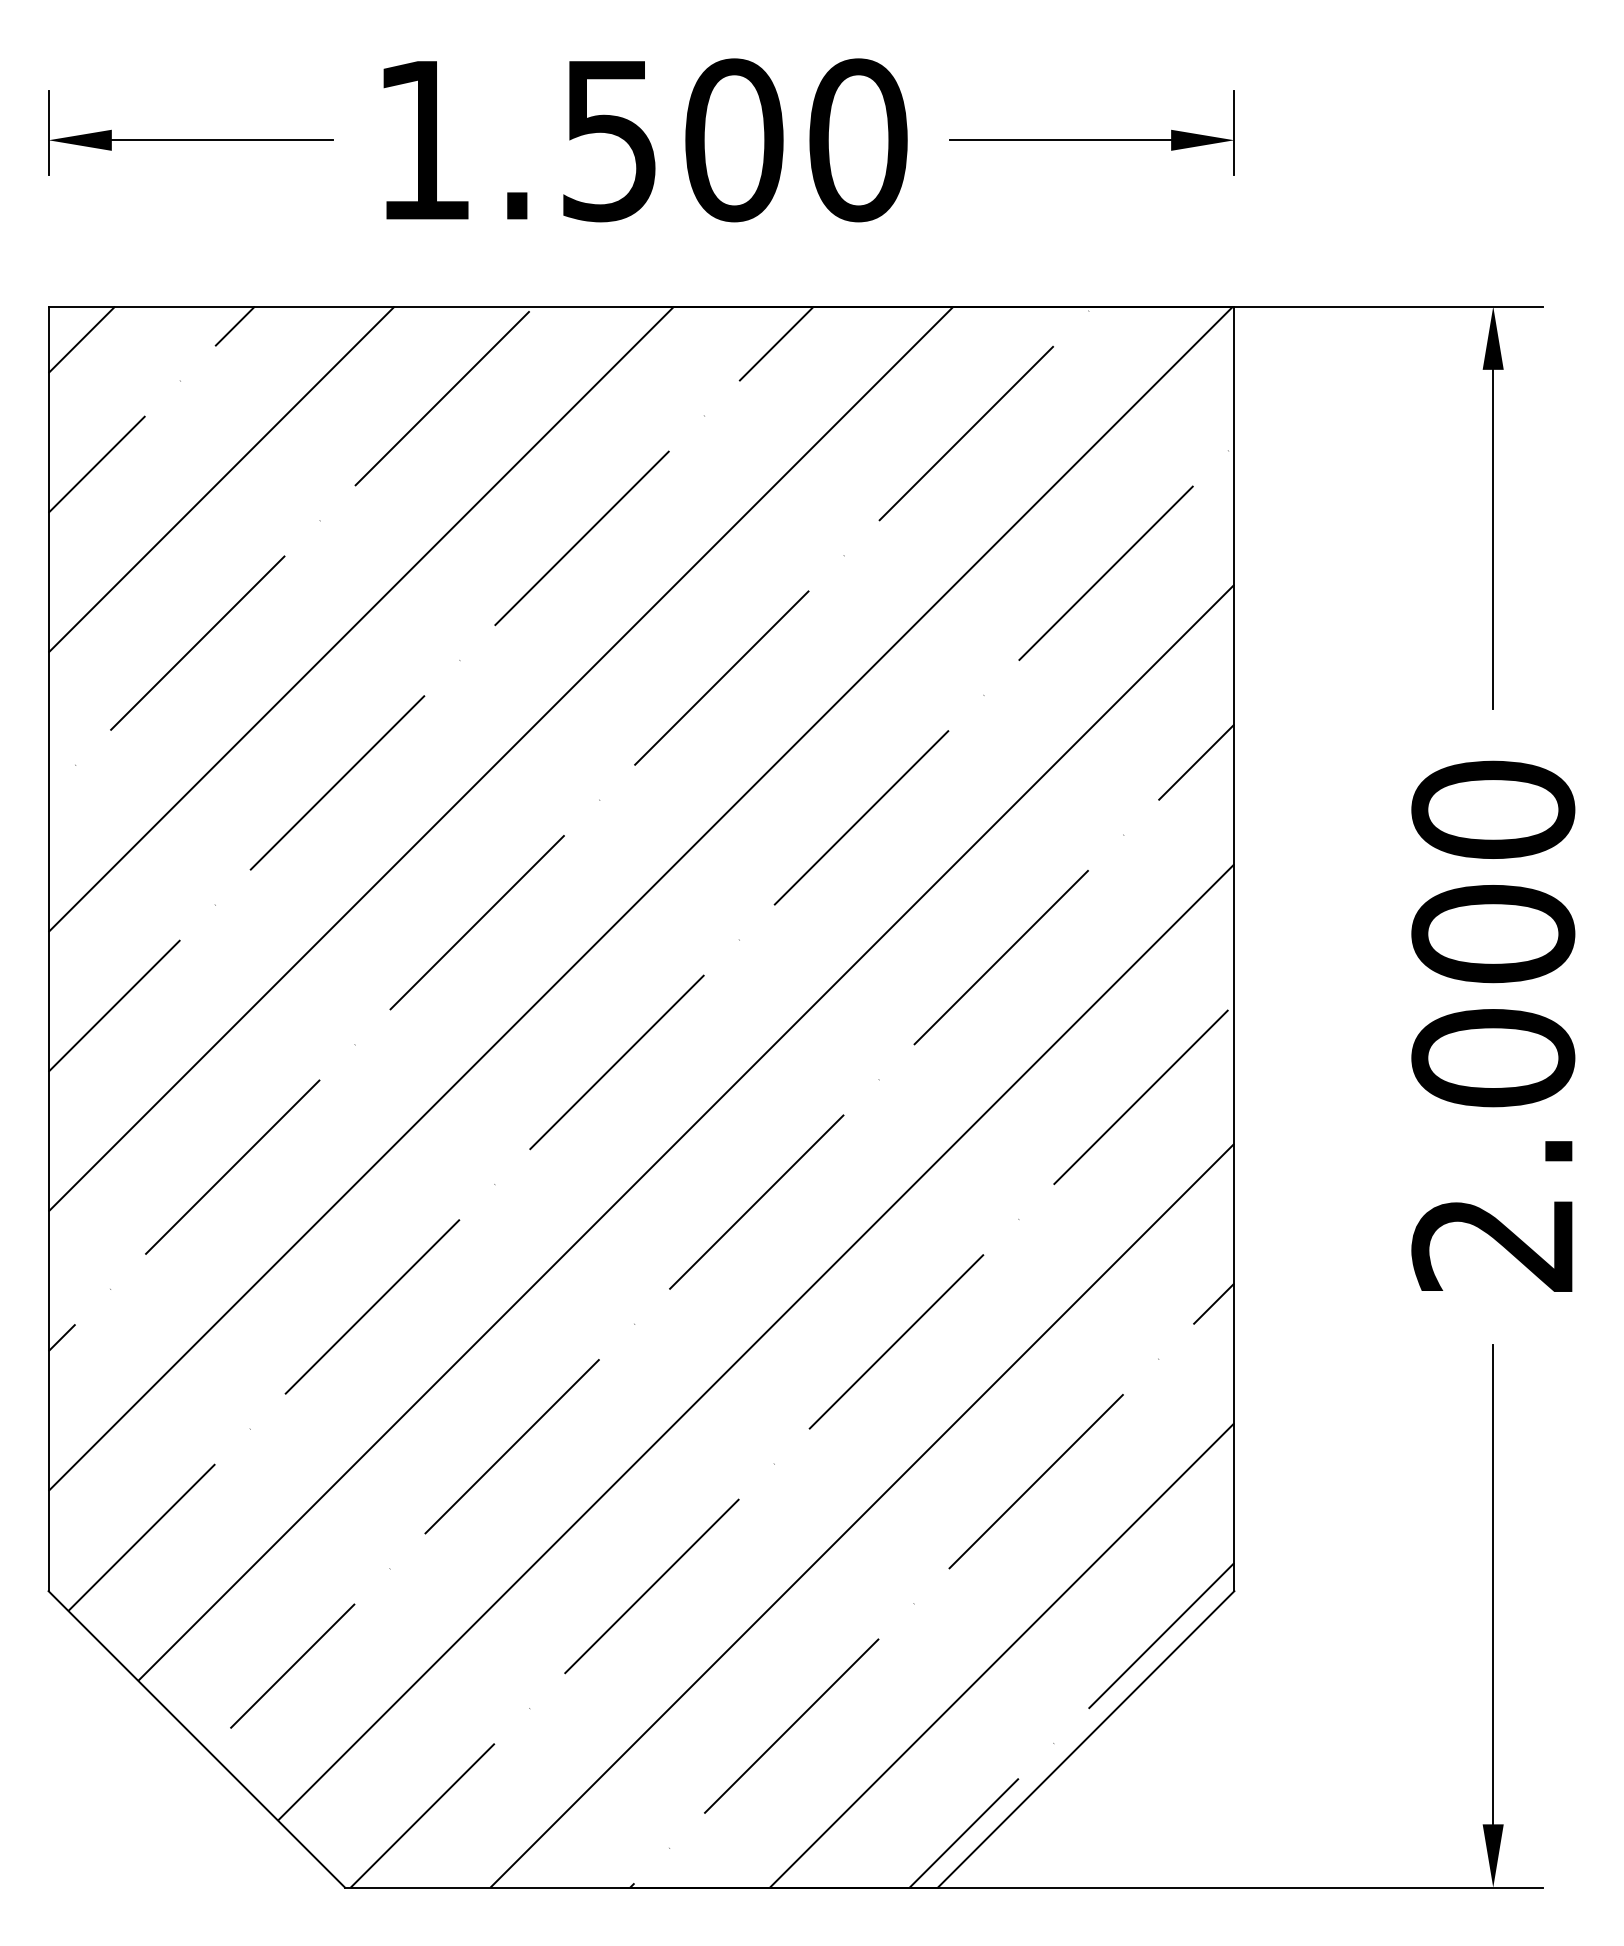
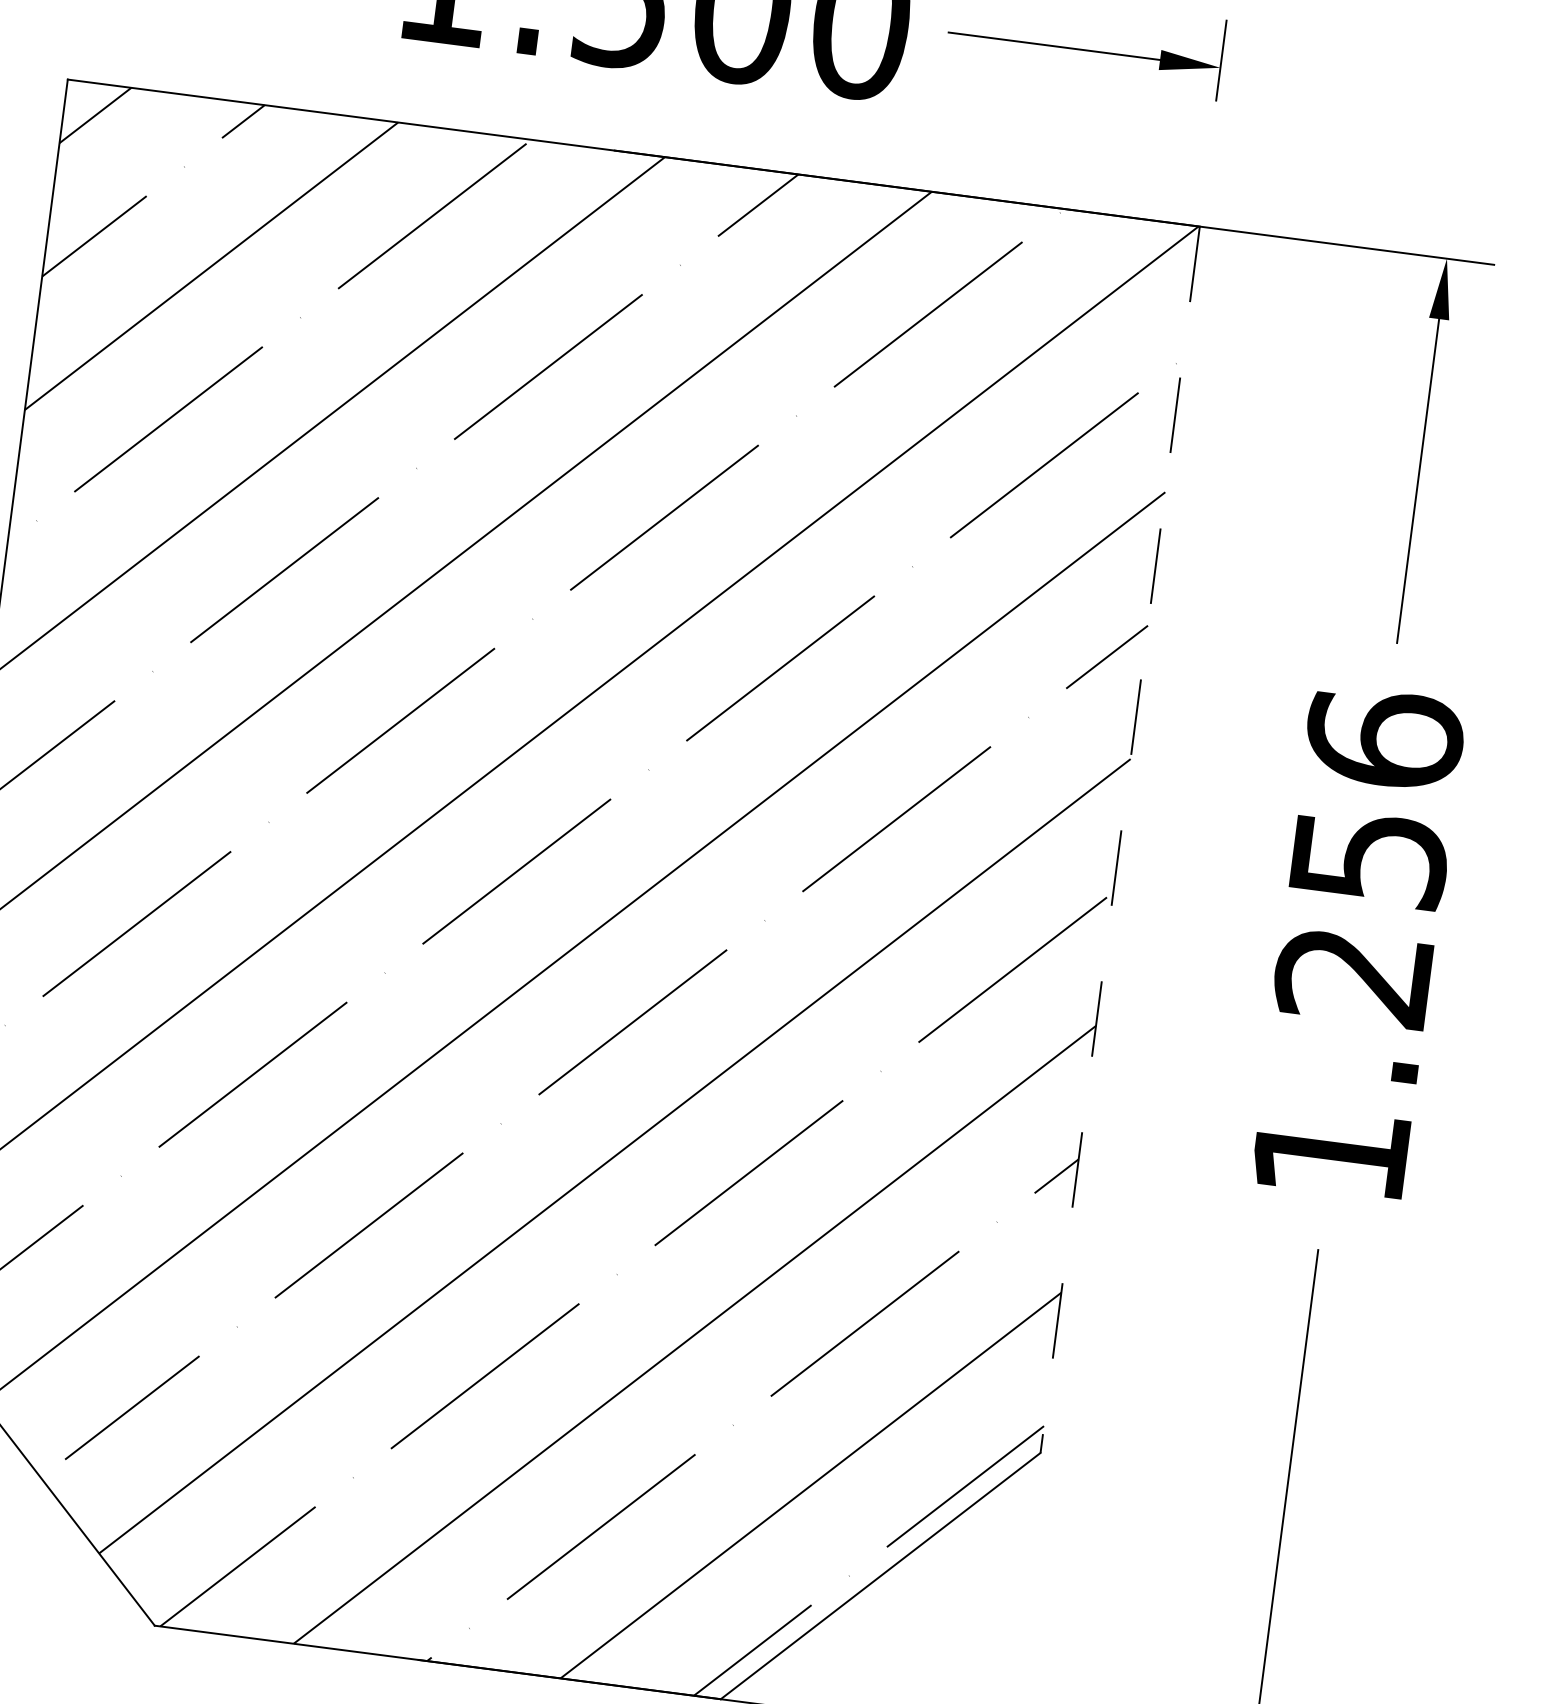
line: (1234, 949) -> (1120, 840), solid -> dashed
text: (1493, 1025) -> (1358, 945), 2.000 -> 1.256

